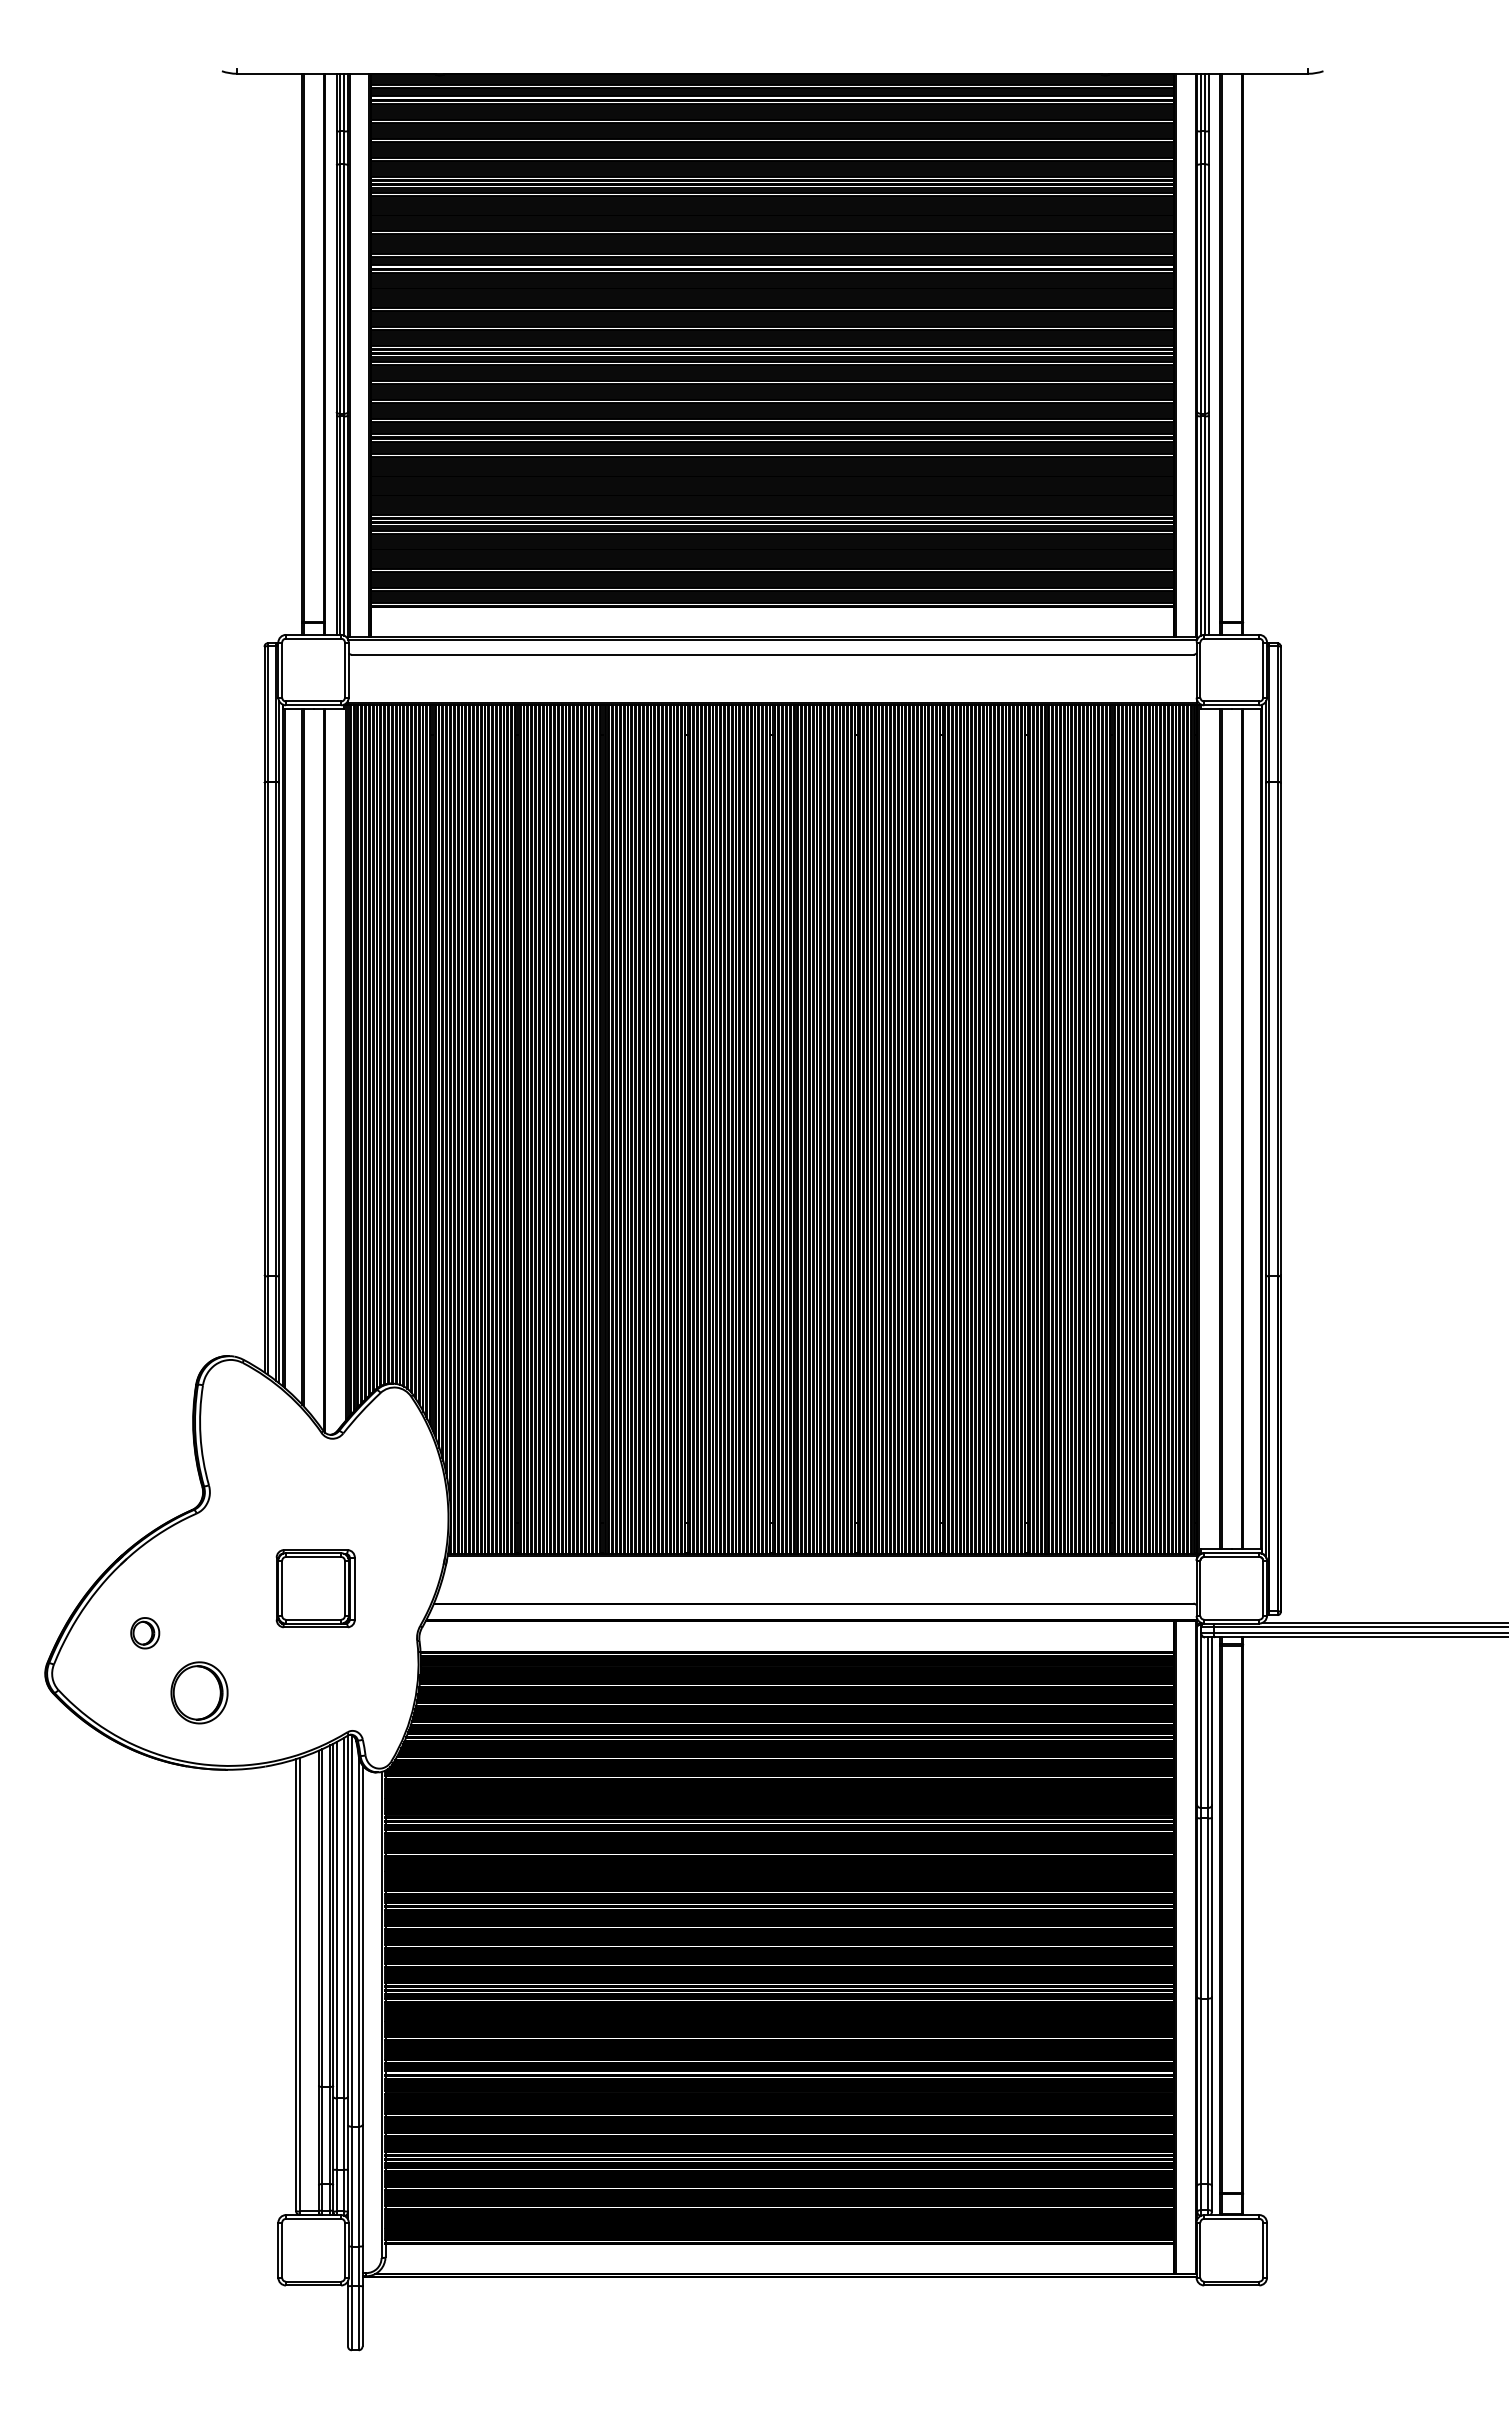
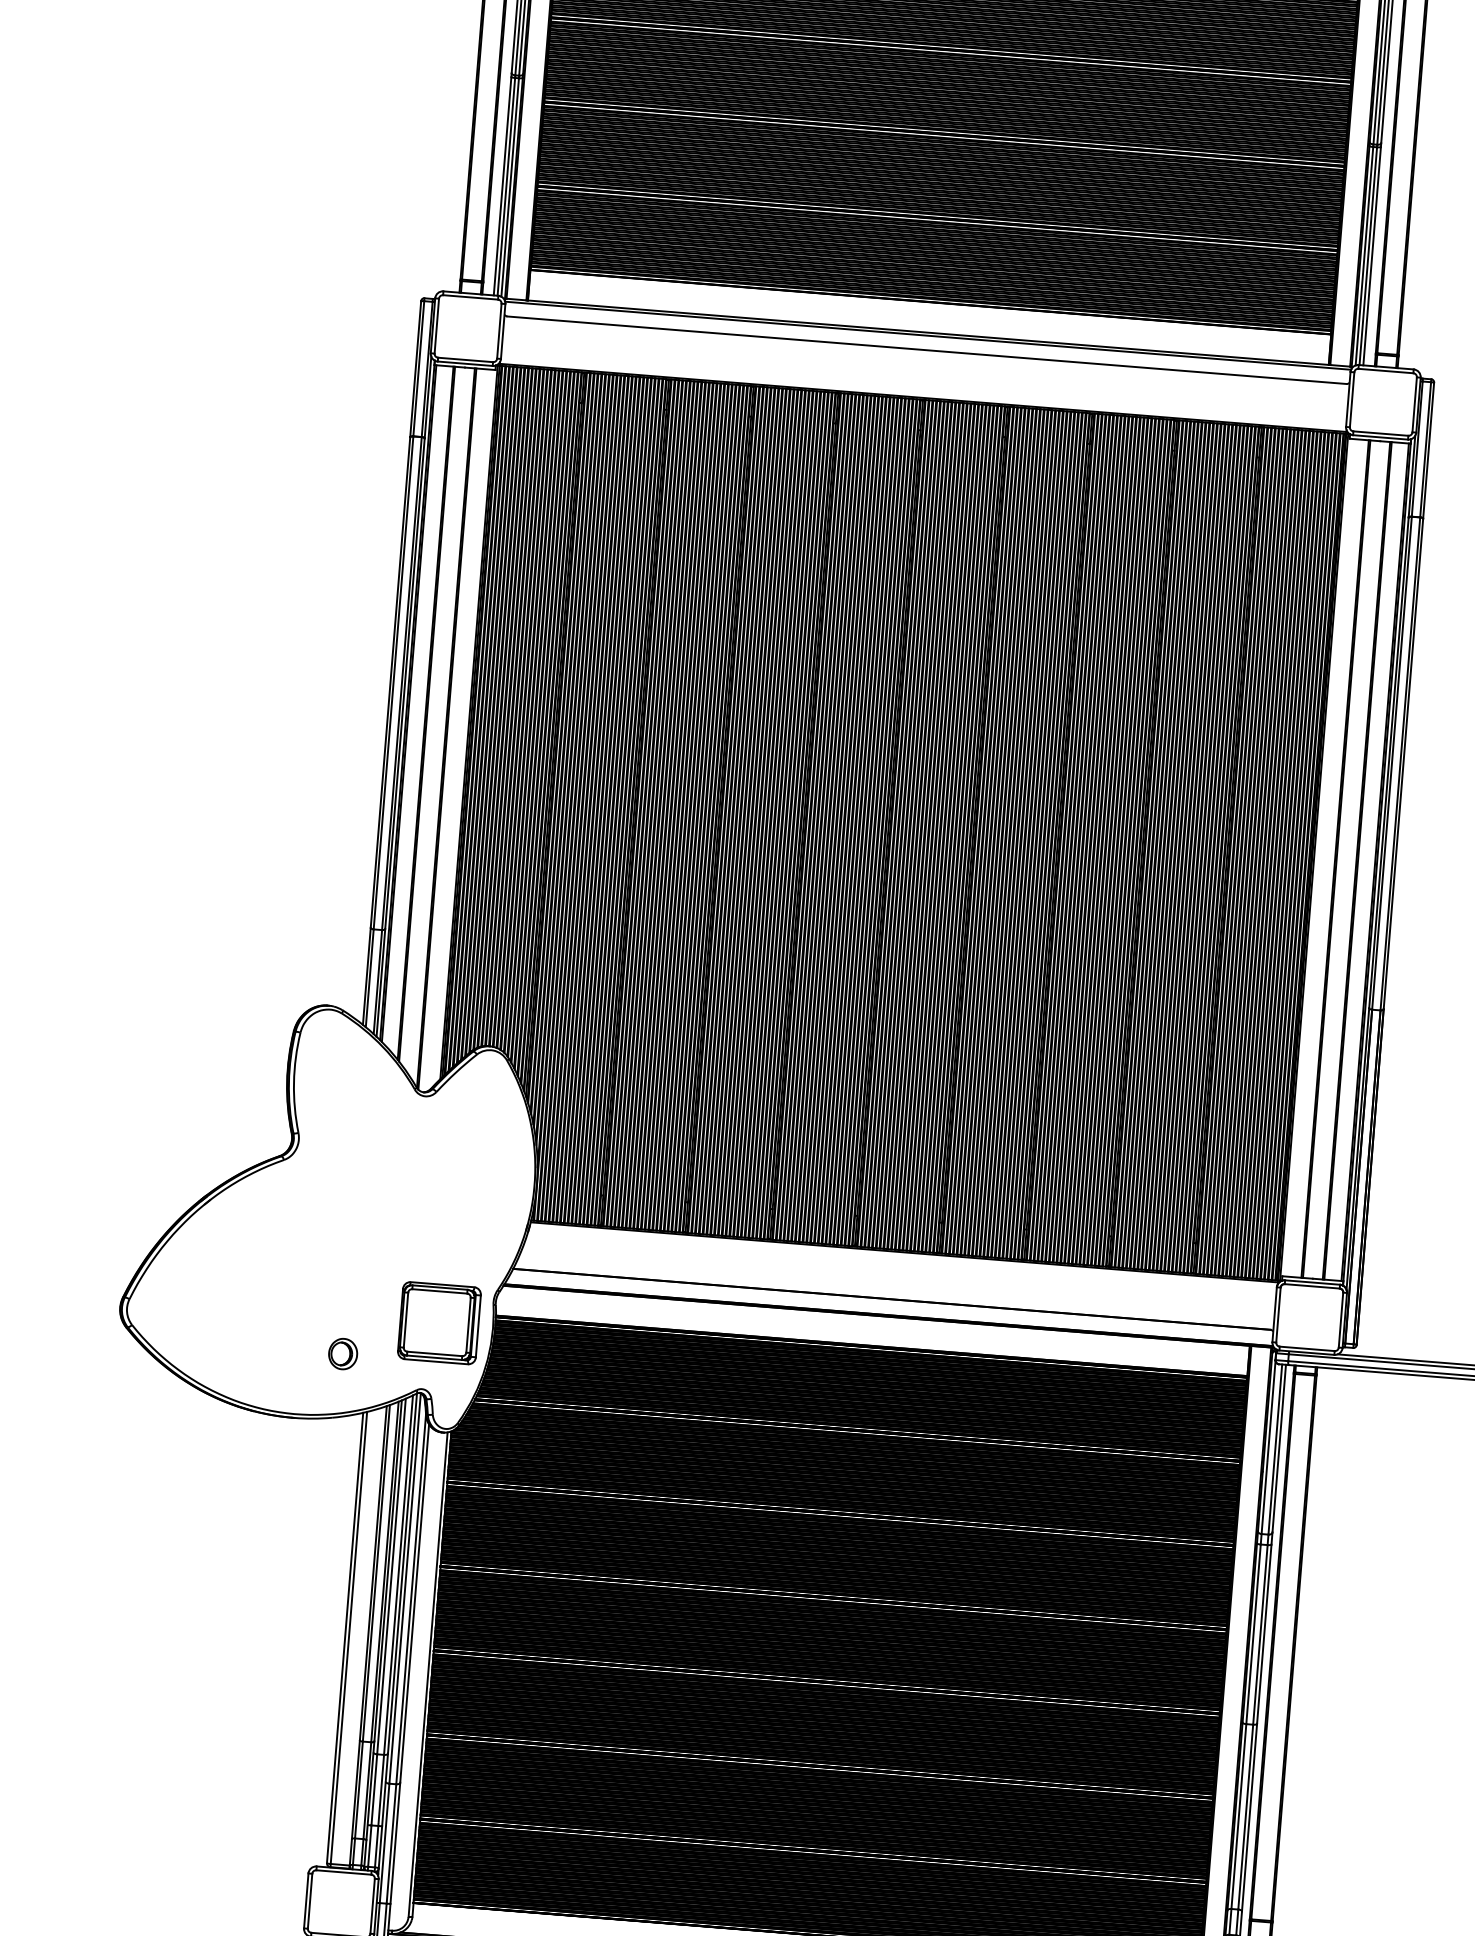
part: (315, 1588) -> (439, 1322), moved
part: (145, 1633) -> (343, 1354), moved
part: (199, 1692) -> (272, 1338), removed

